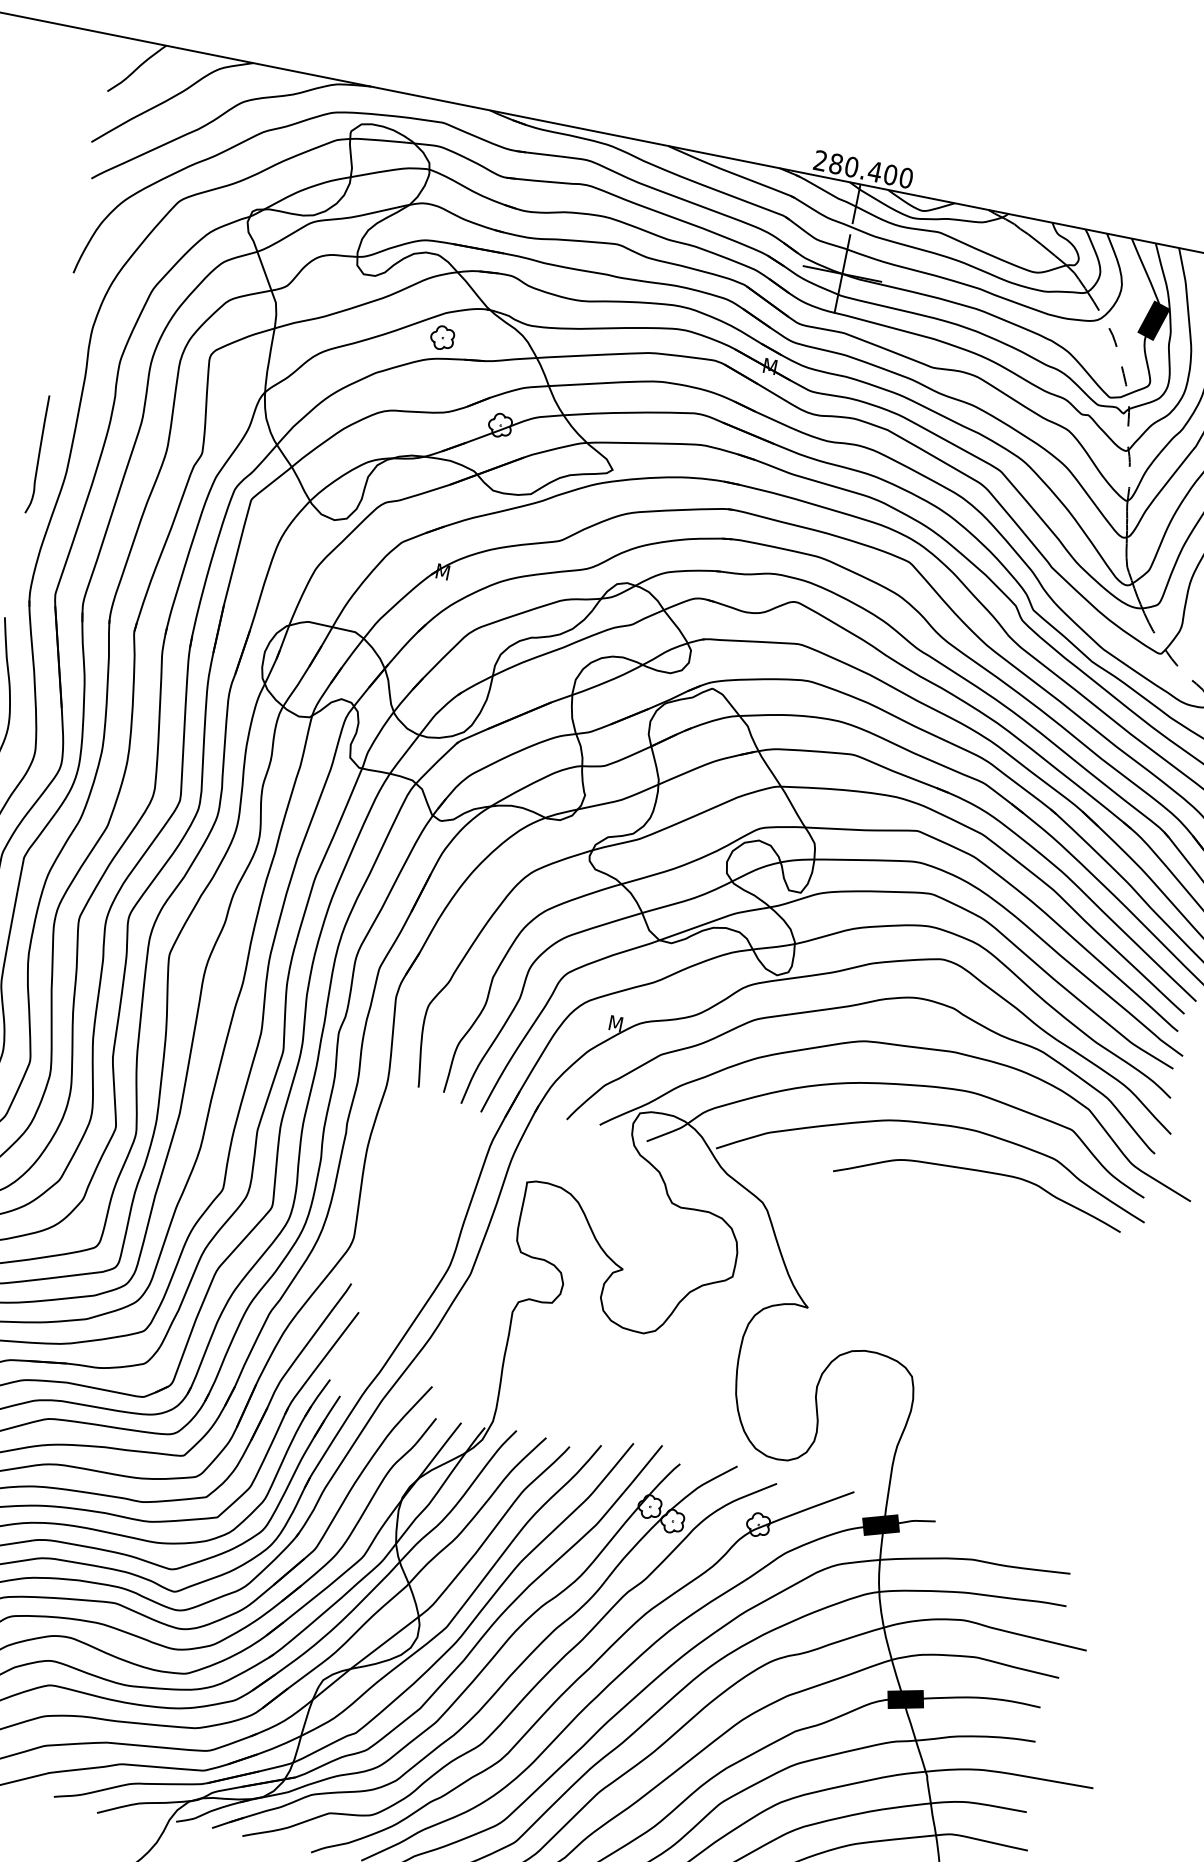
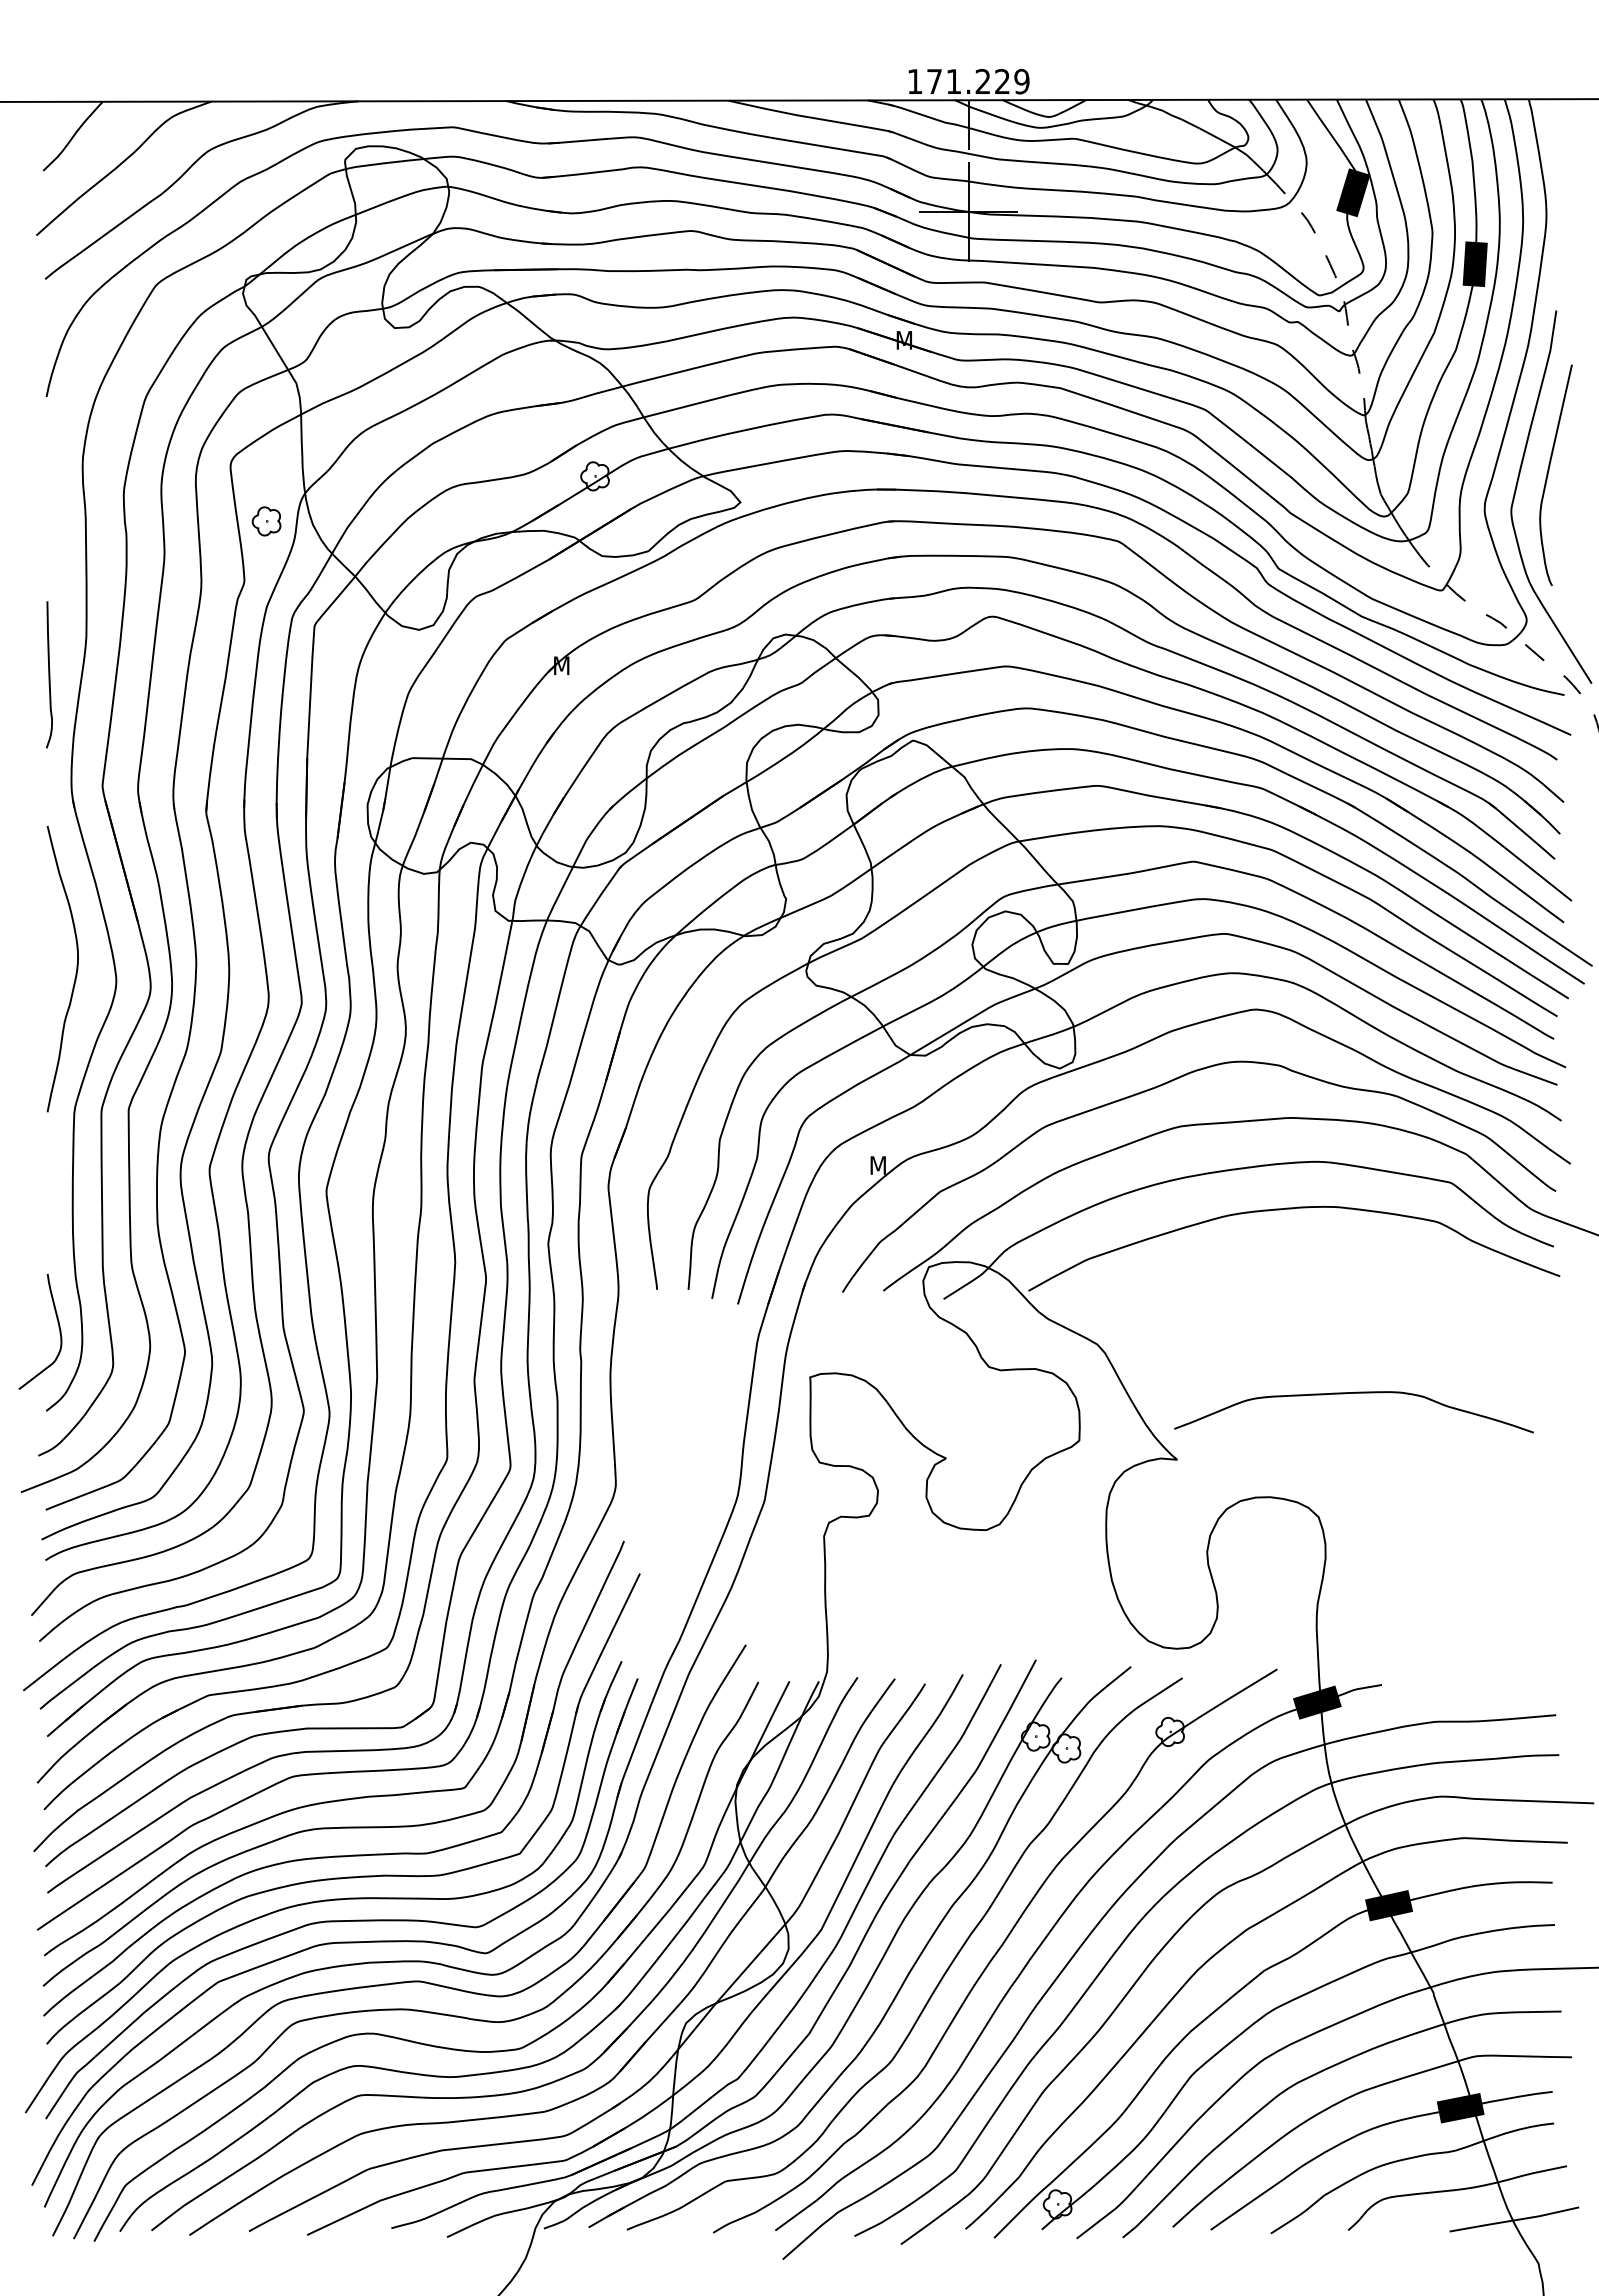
text: (863, 169) -> (968, 81), 280.400 -> 171.229
part: (442, 338) -> (266, 521), moved
curve: (39, 454) -> (49, 674), moved
curve: (982, 1171) -> (1353, 1393), moved

